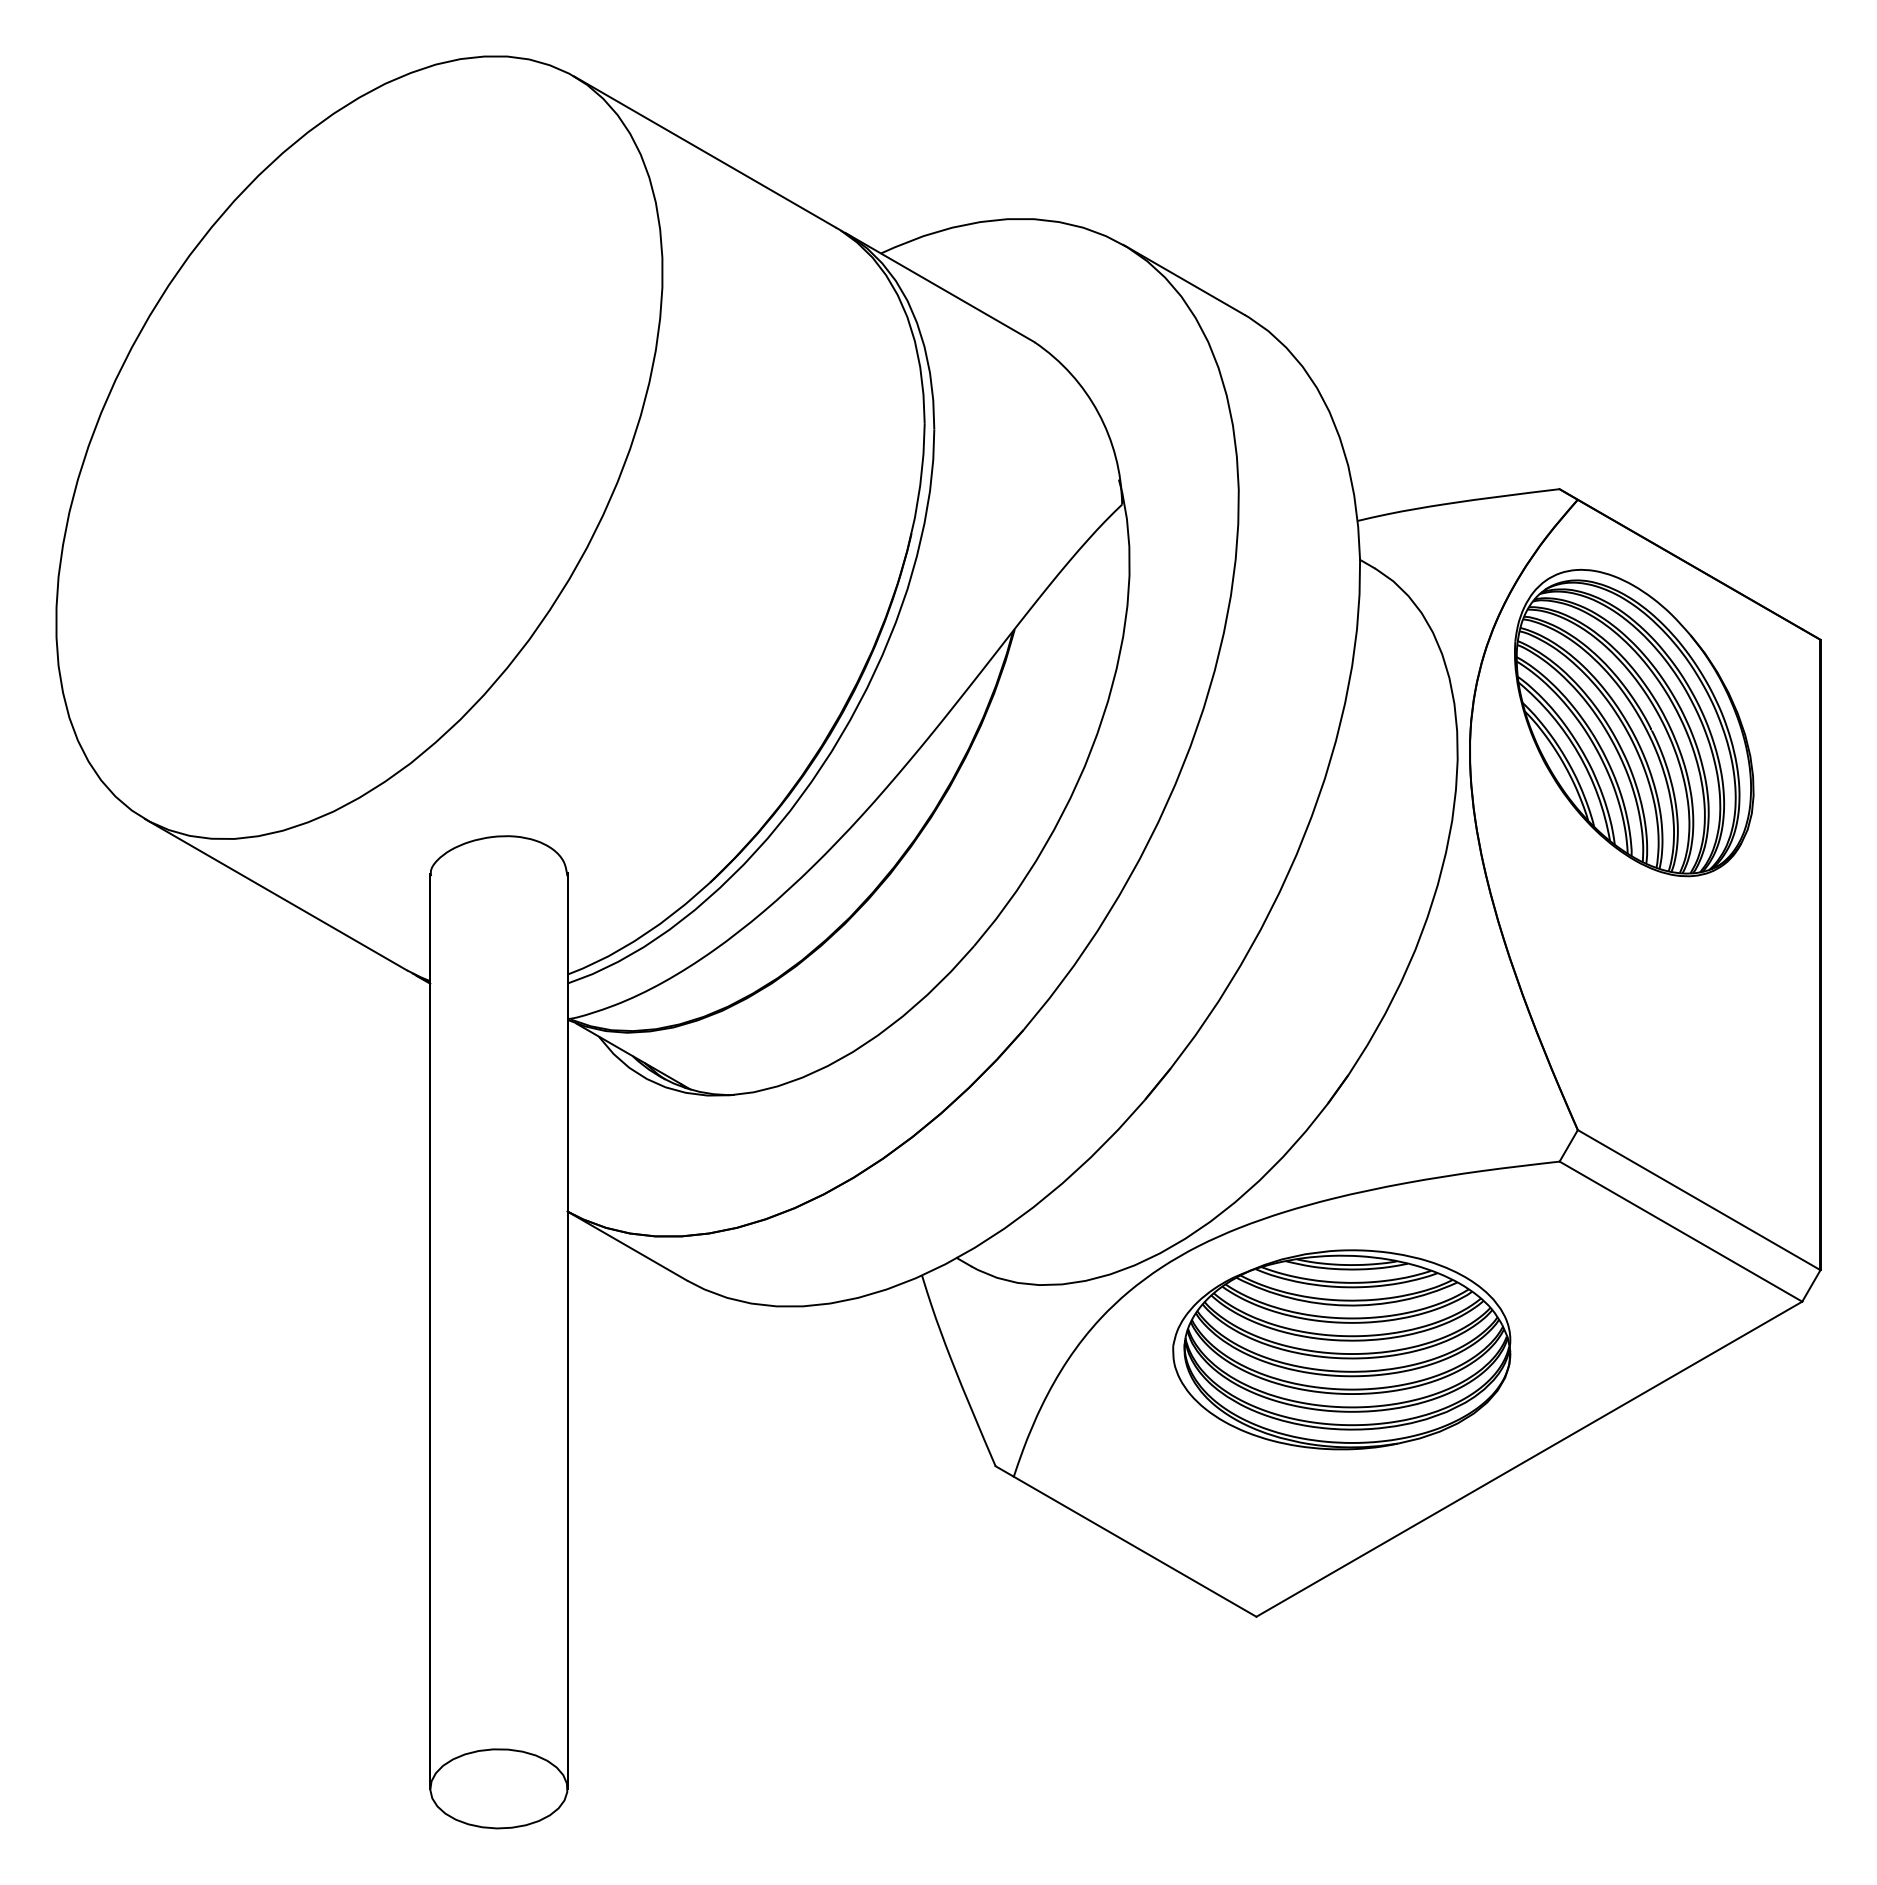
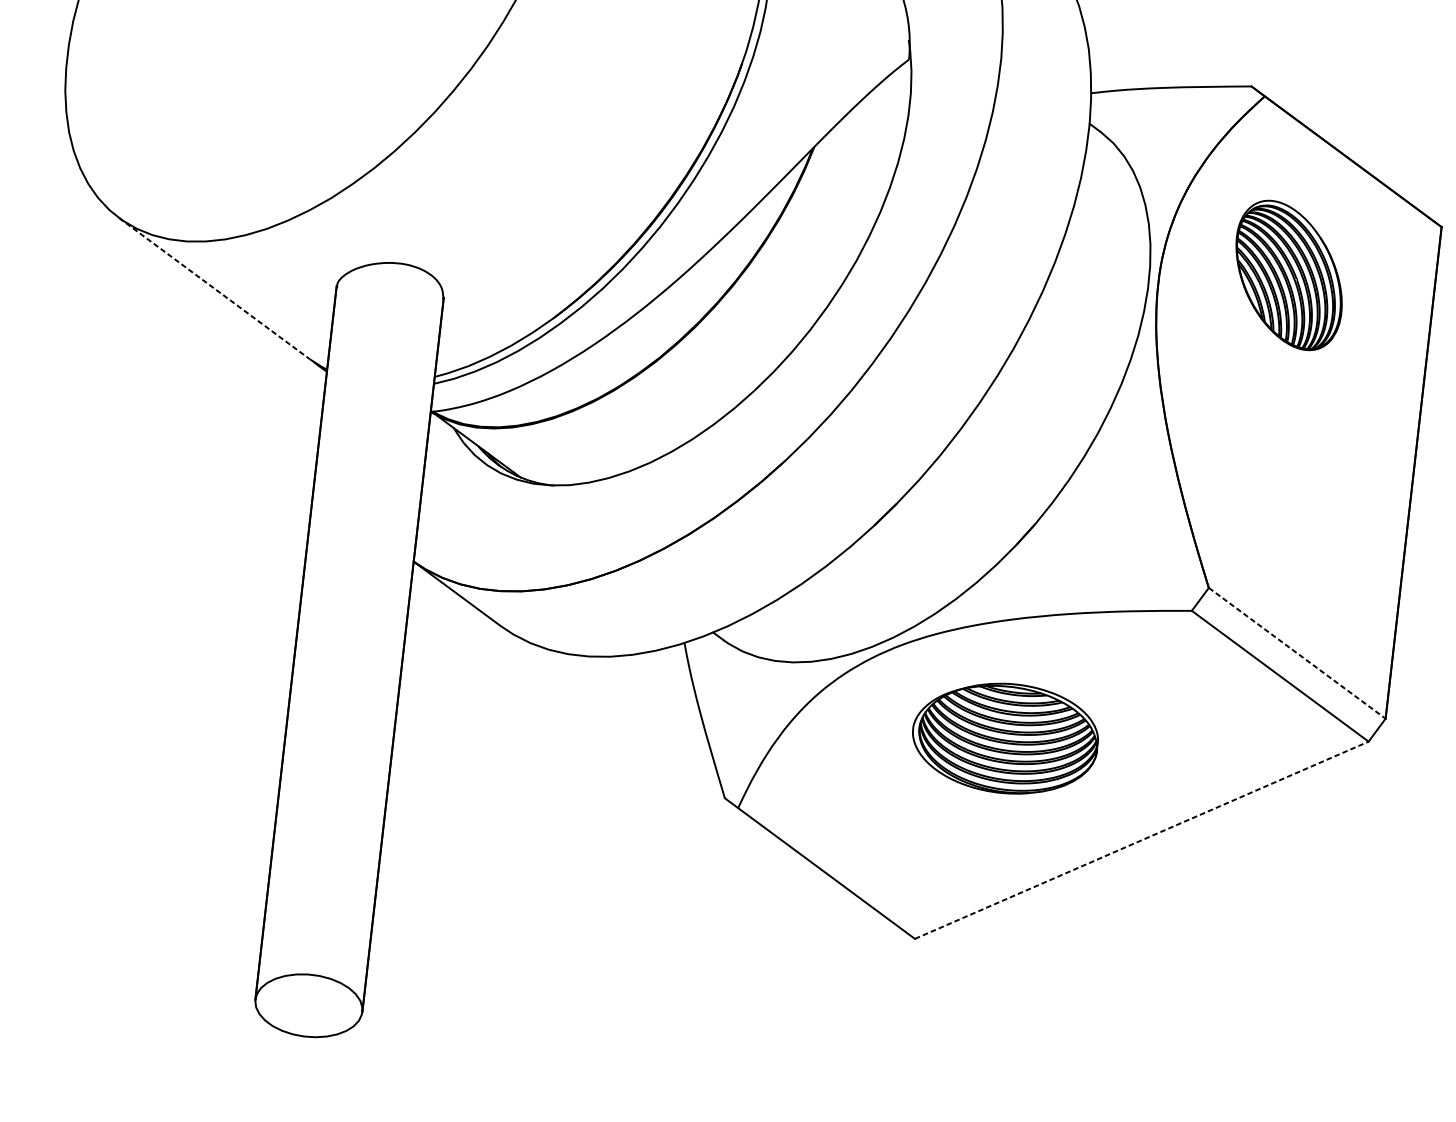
part: (1634, 722) -> (1289, 275), size x0.6
line: (276, 894) -> (214, 288), solid -> dashed
line: (1699, 1200) -> (1297, 653), solid -> dashed
part: (1341, 1349) -> (1005, 738), size x0.7
line: (1529, 1458) -> (1141, 839), solid -> dashed

